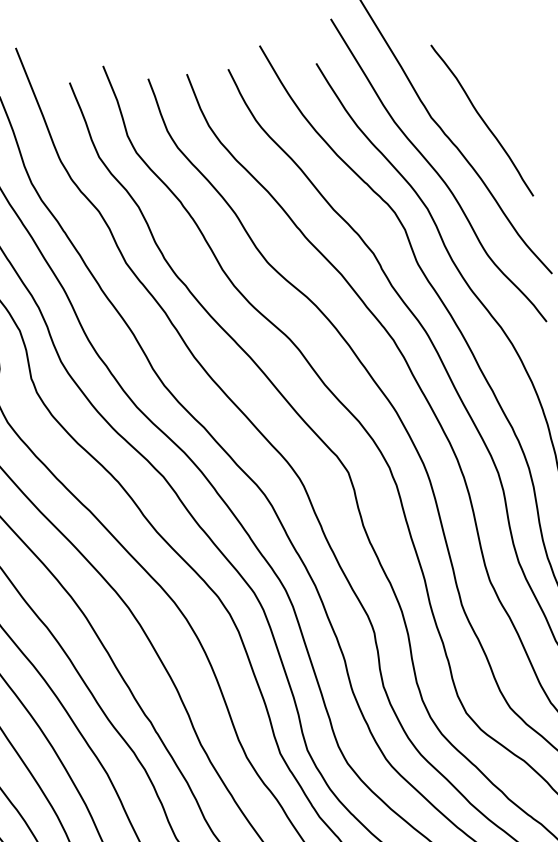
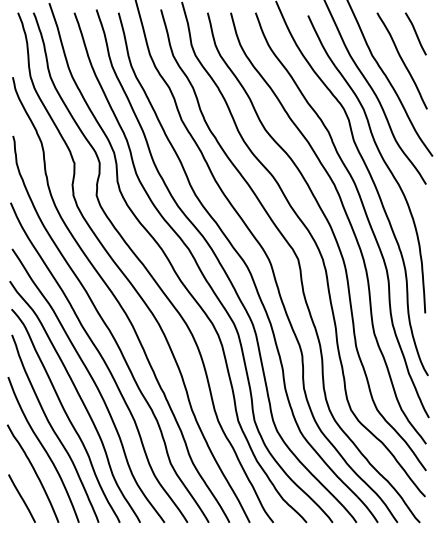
line: (498, 72) -> (415, 33), added

